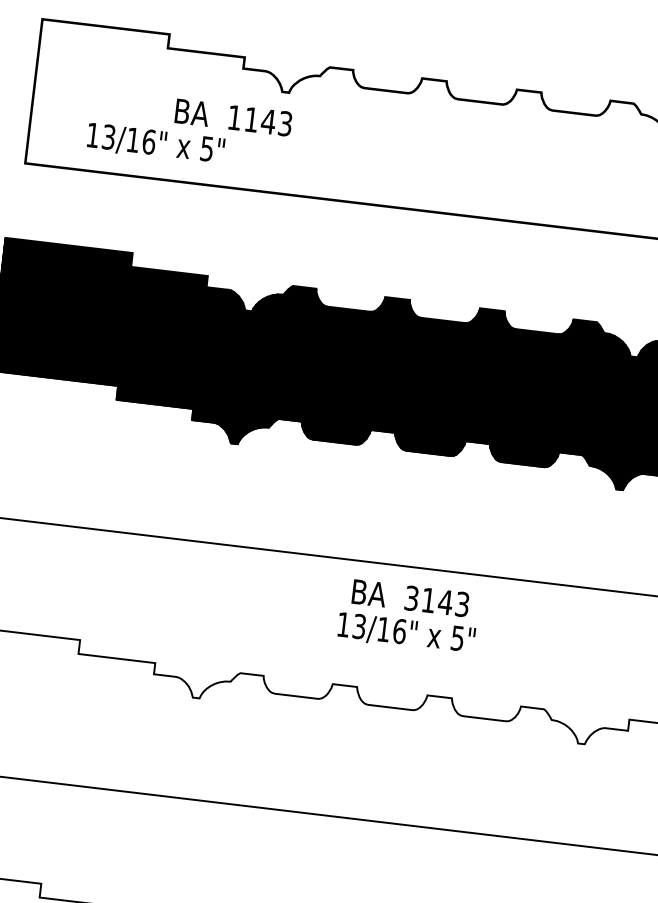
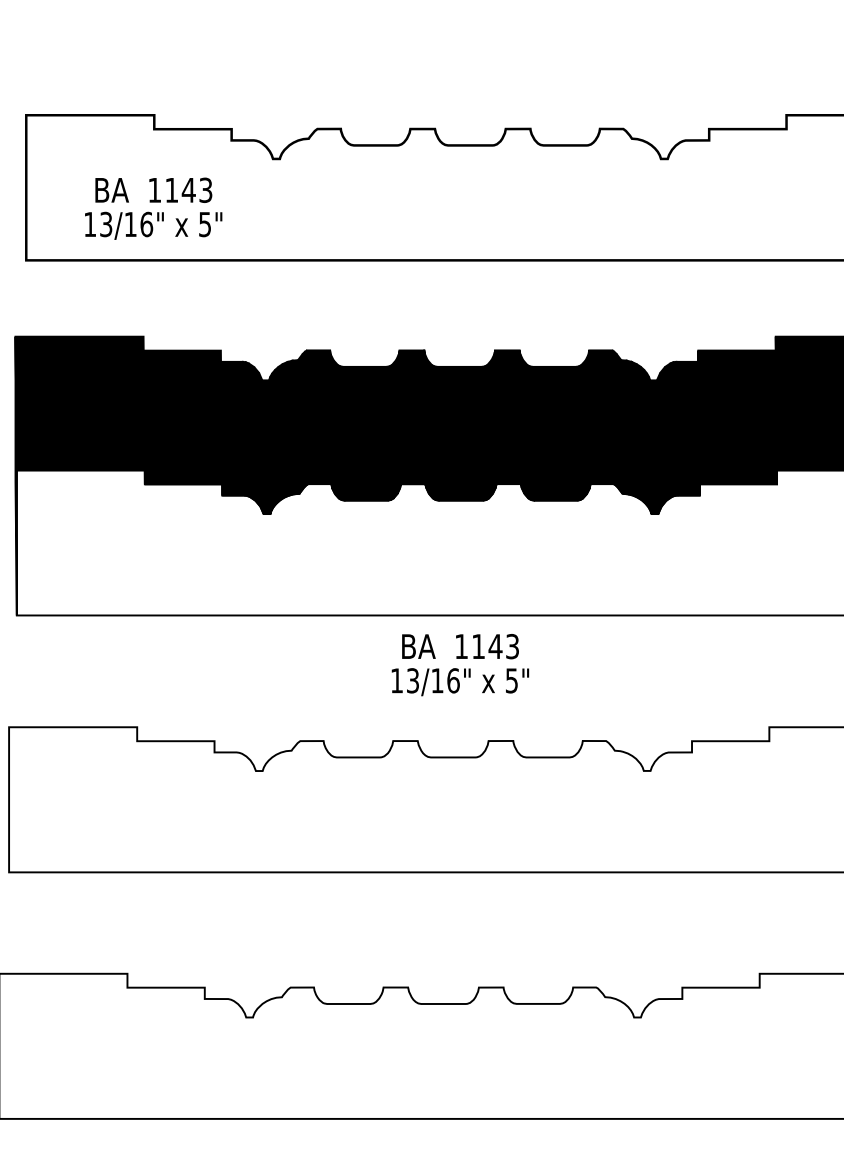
text: (233, 116) -> (153, 189), moved
text: (411, 598) -> (461, 646), 3143 -> 1143

